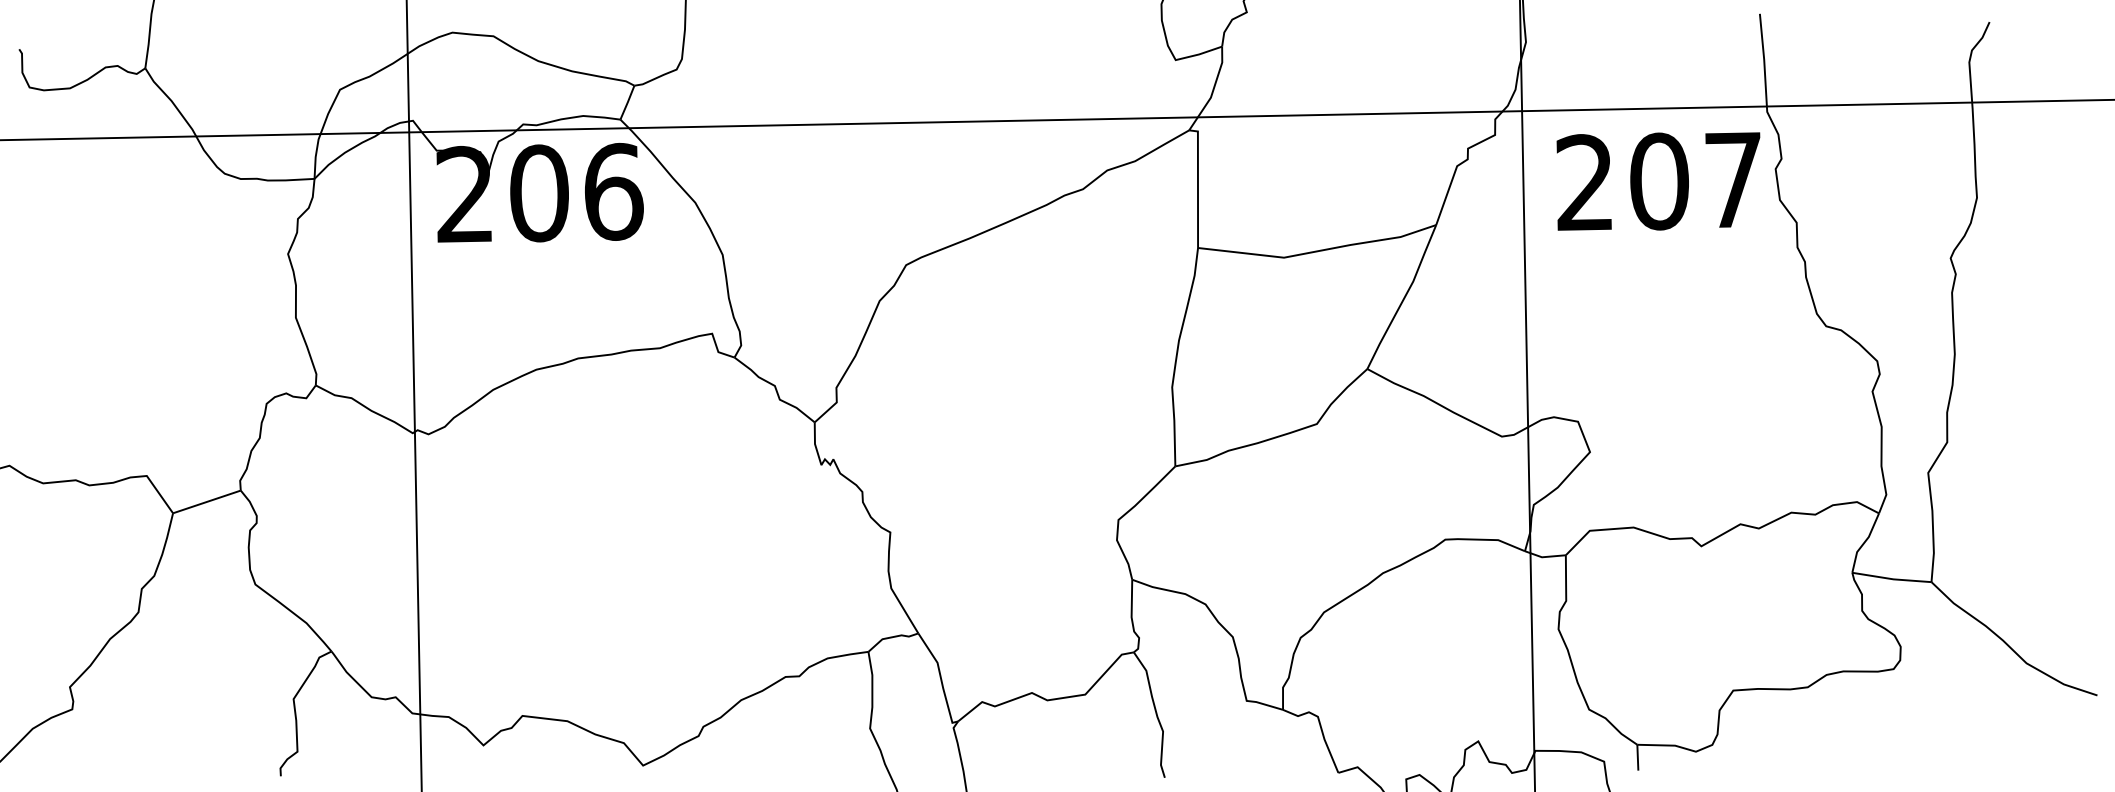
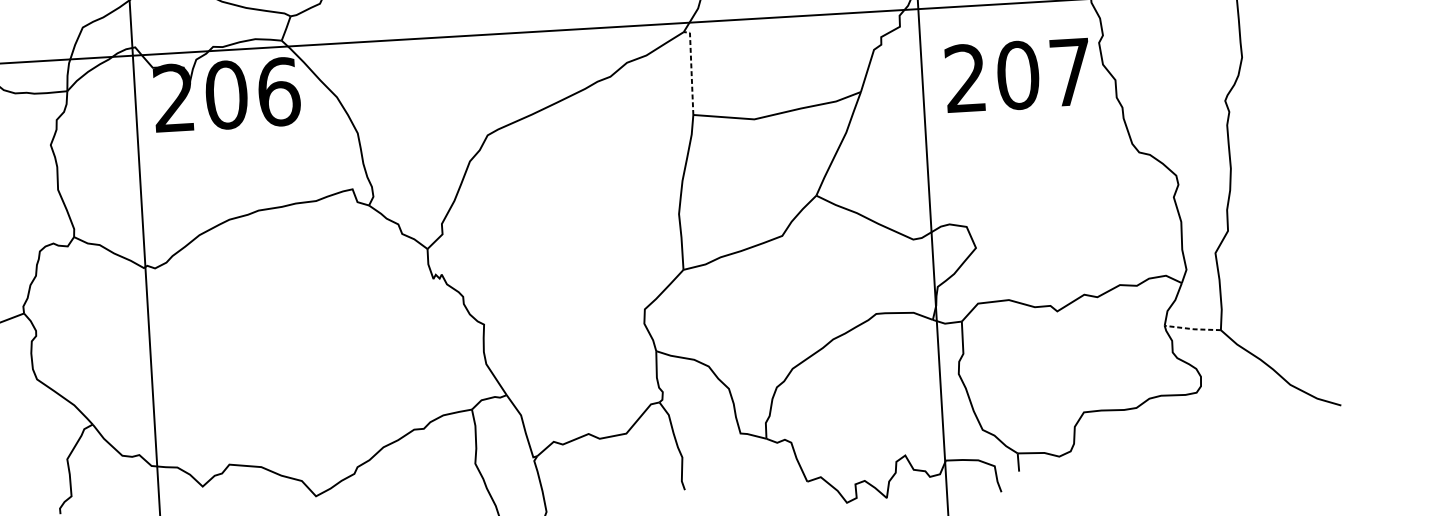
text: (1658, 181) -> (1017, 75), moved
line: (1197, 184) -> (691, 70), solid -> dashed
line: (1892, 579) -> (1193, 329), solid -> dashed

